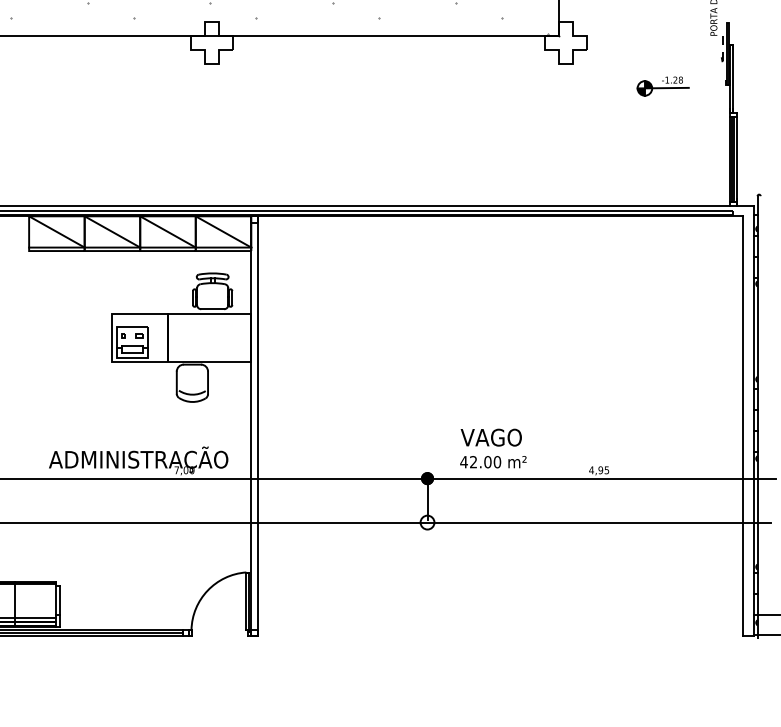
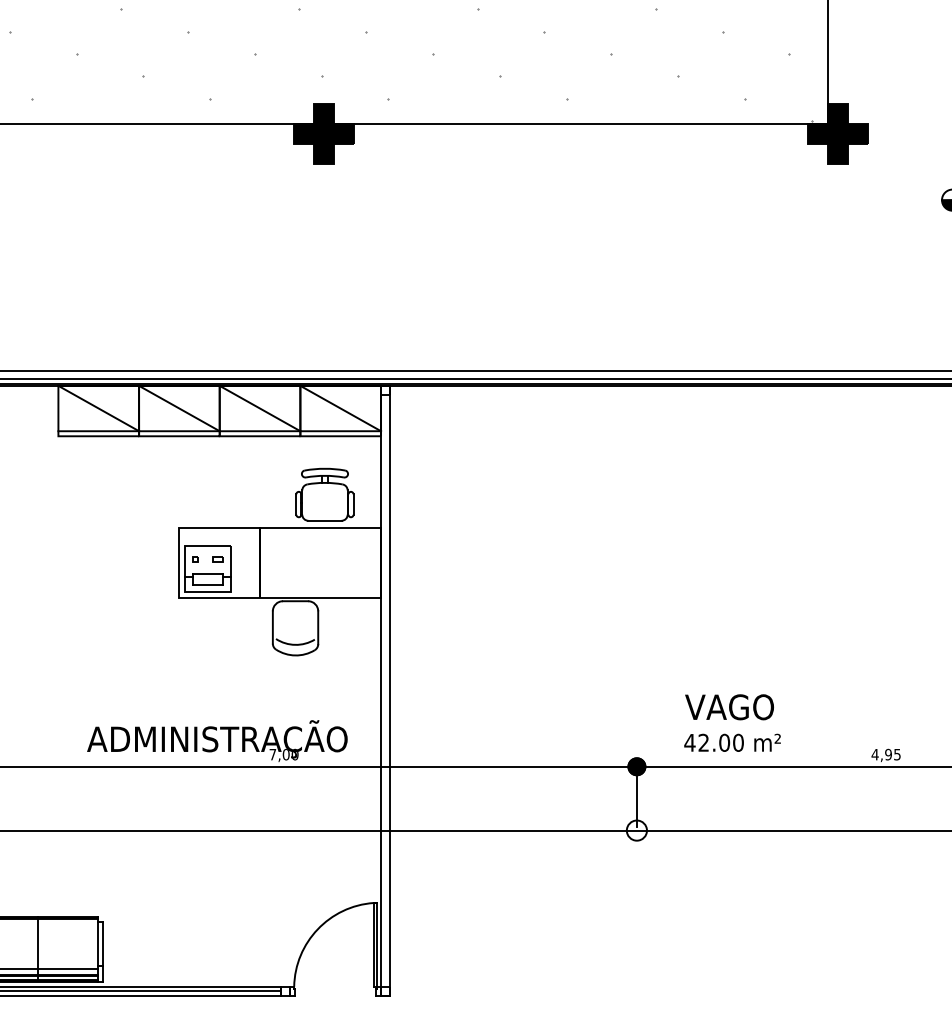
fill: (211, 42) -> (323, 133), added
fill: (565, 42) -> (837, 133), added

